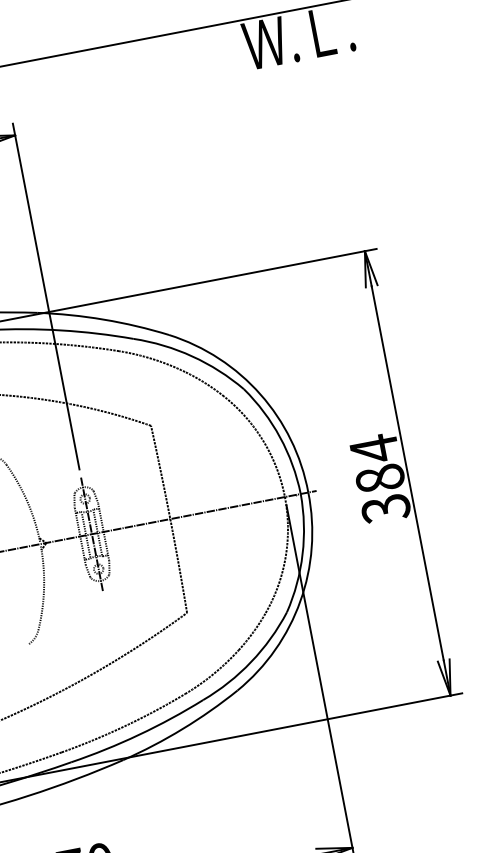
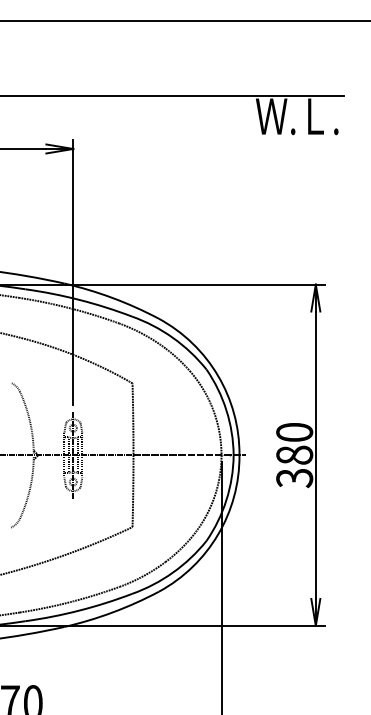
text: (374, 449) -> (294, 432), 384 -> 380

